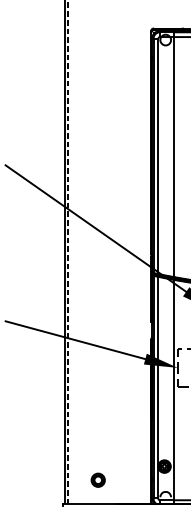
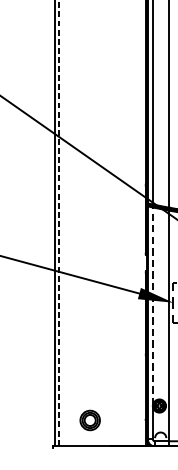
line: (158, 370) -> (153, 305), solid -> dashed
part: (97, 479) -> (89, 419), size x1.4

